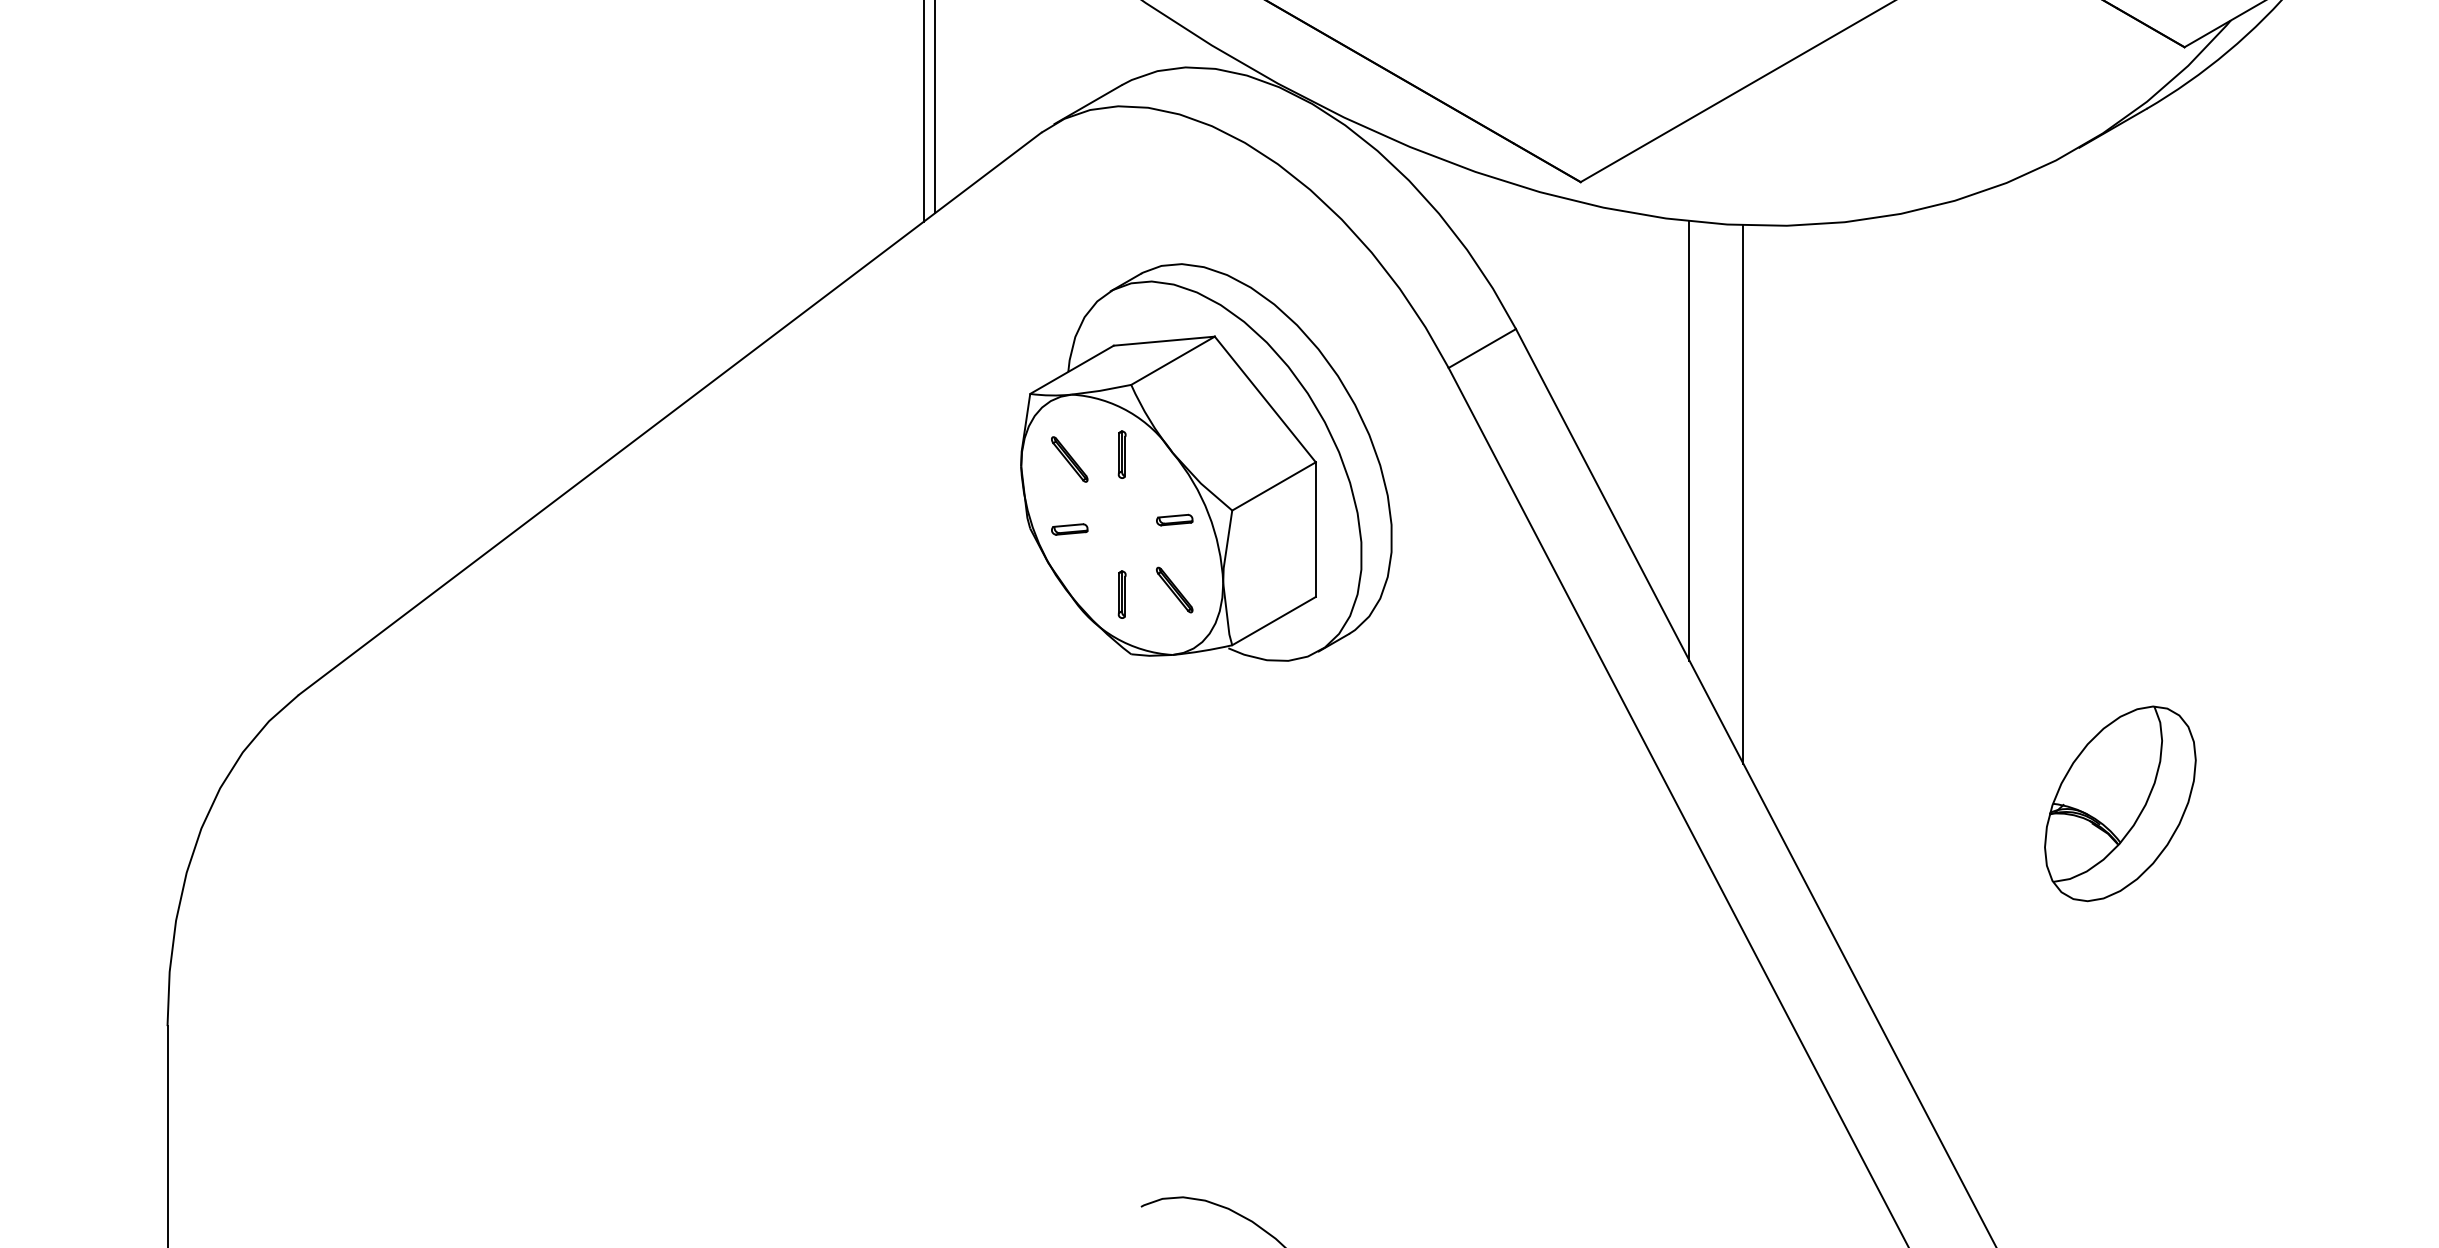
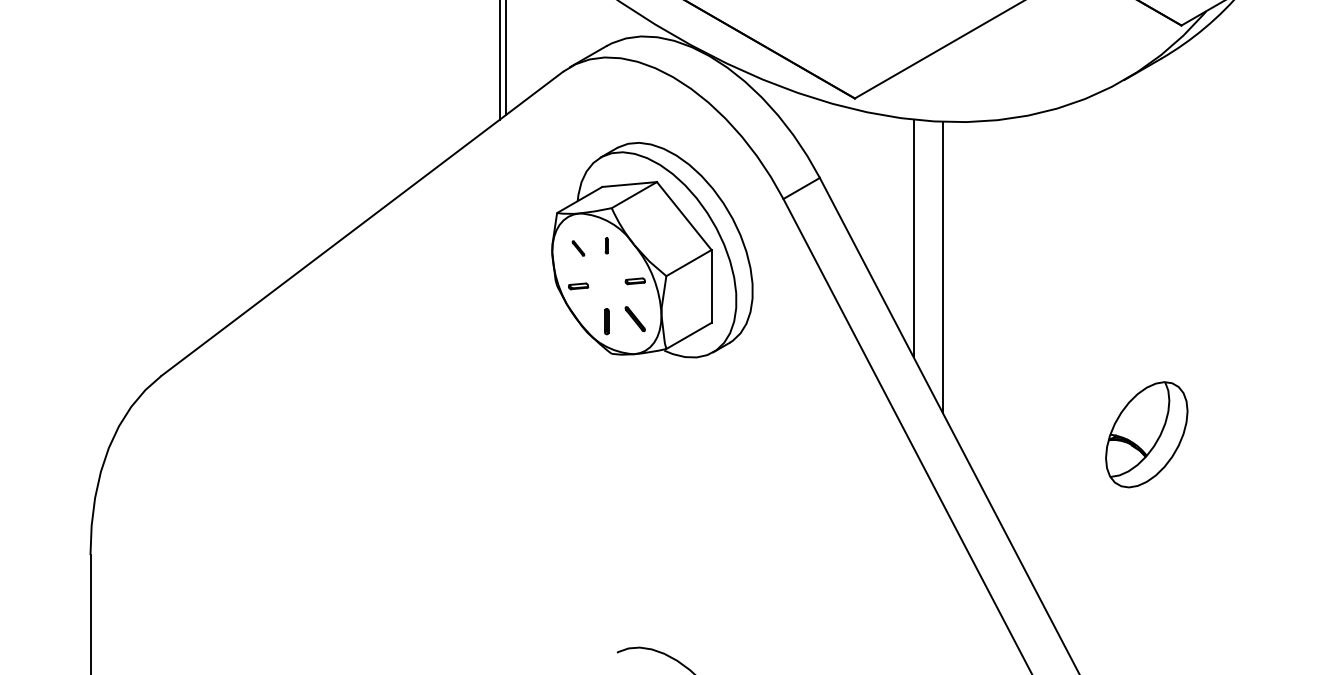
part: (1121, 453) -> (606, 245), size x0.6
part: (1069, 459) -> (578, 248), size x0.6

